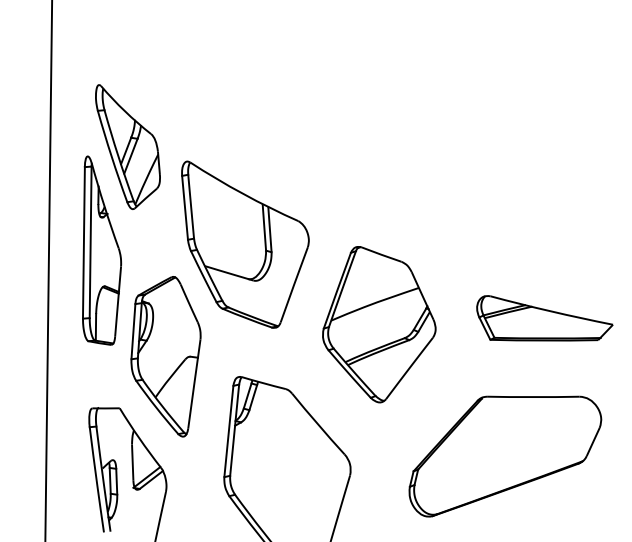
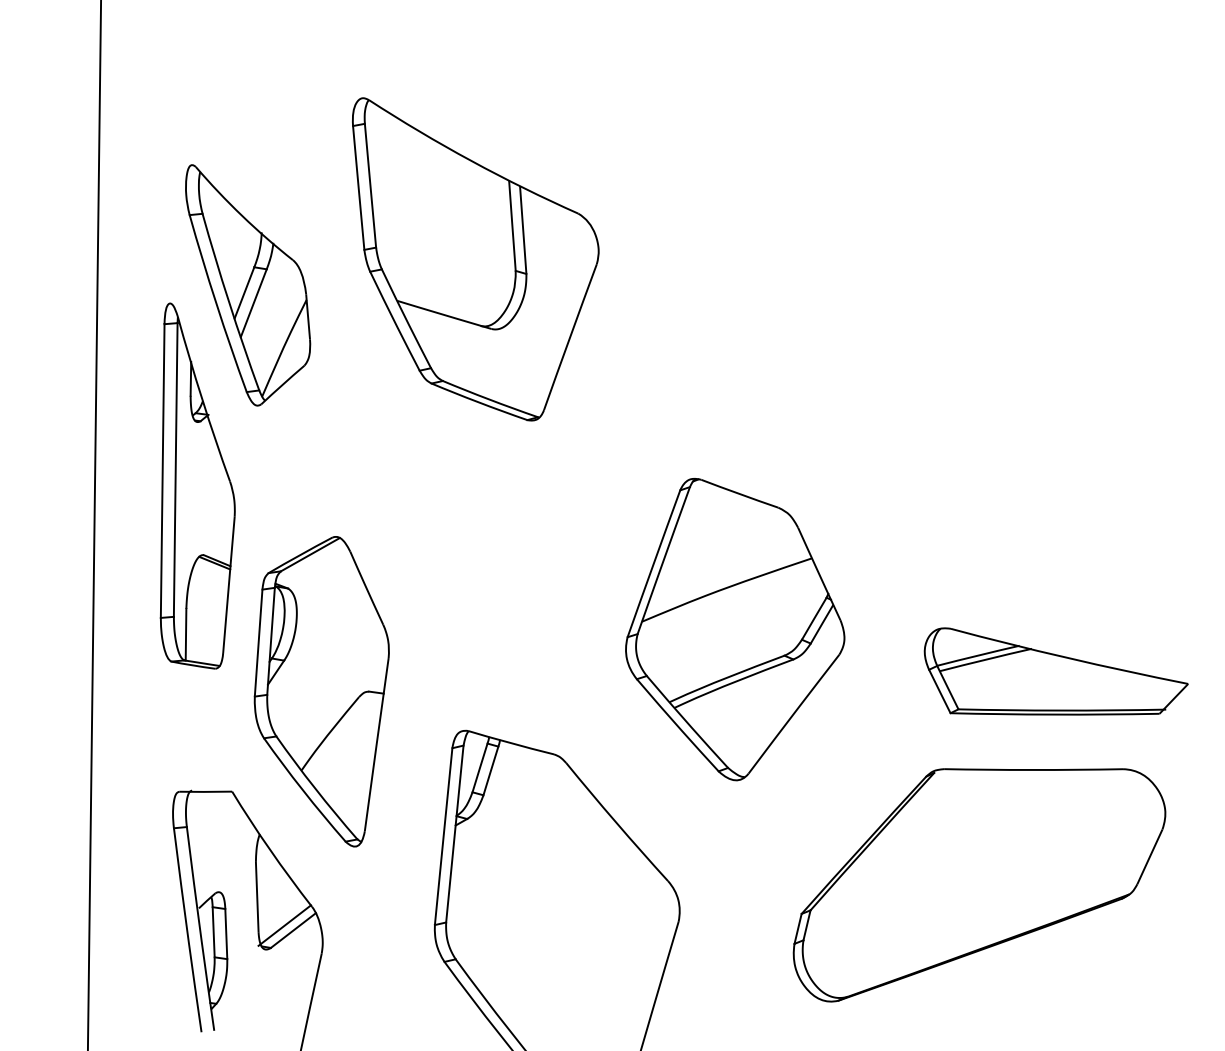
part: (245, 244) -> (475, 258), moved
part: (544, 318) -> (1055, 671), moved

